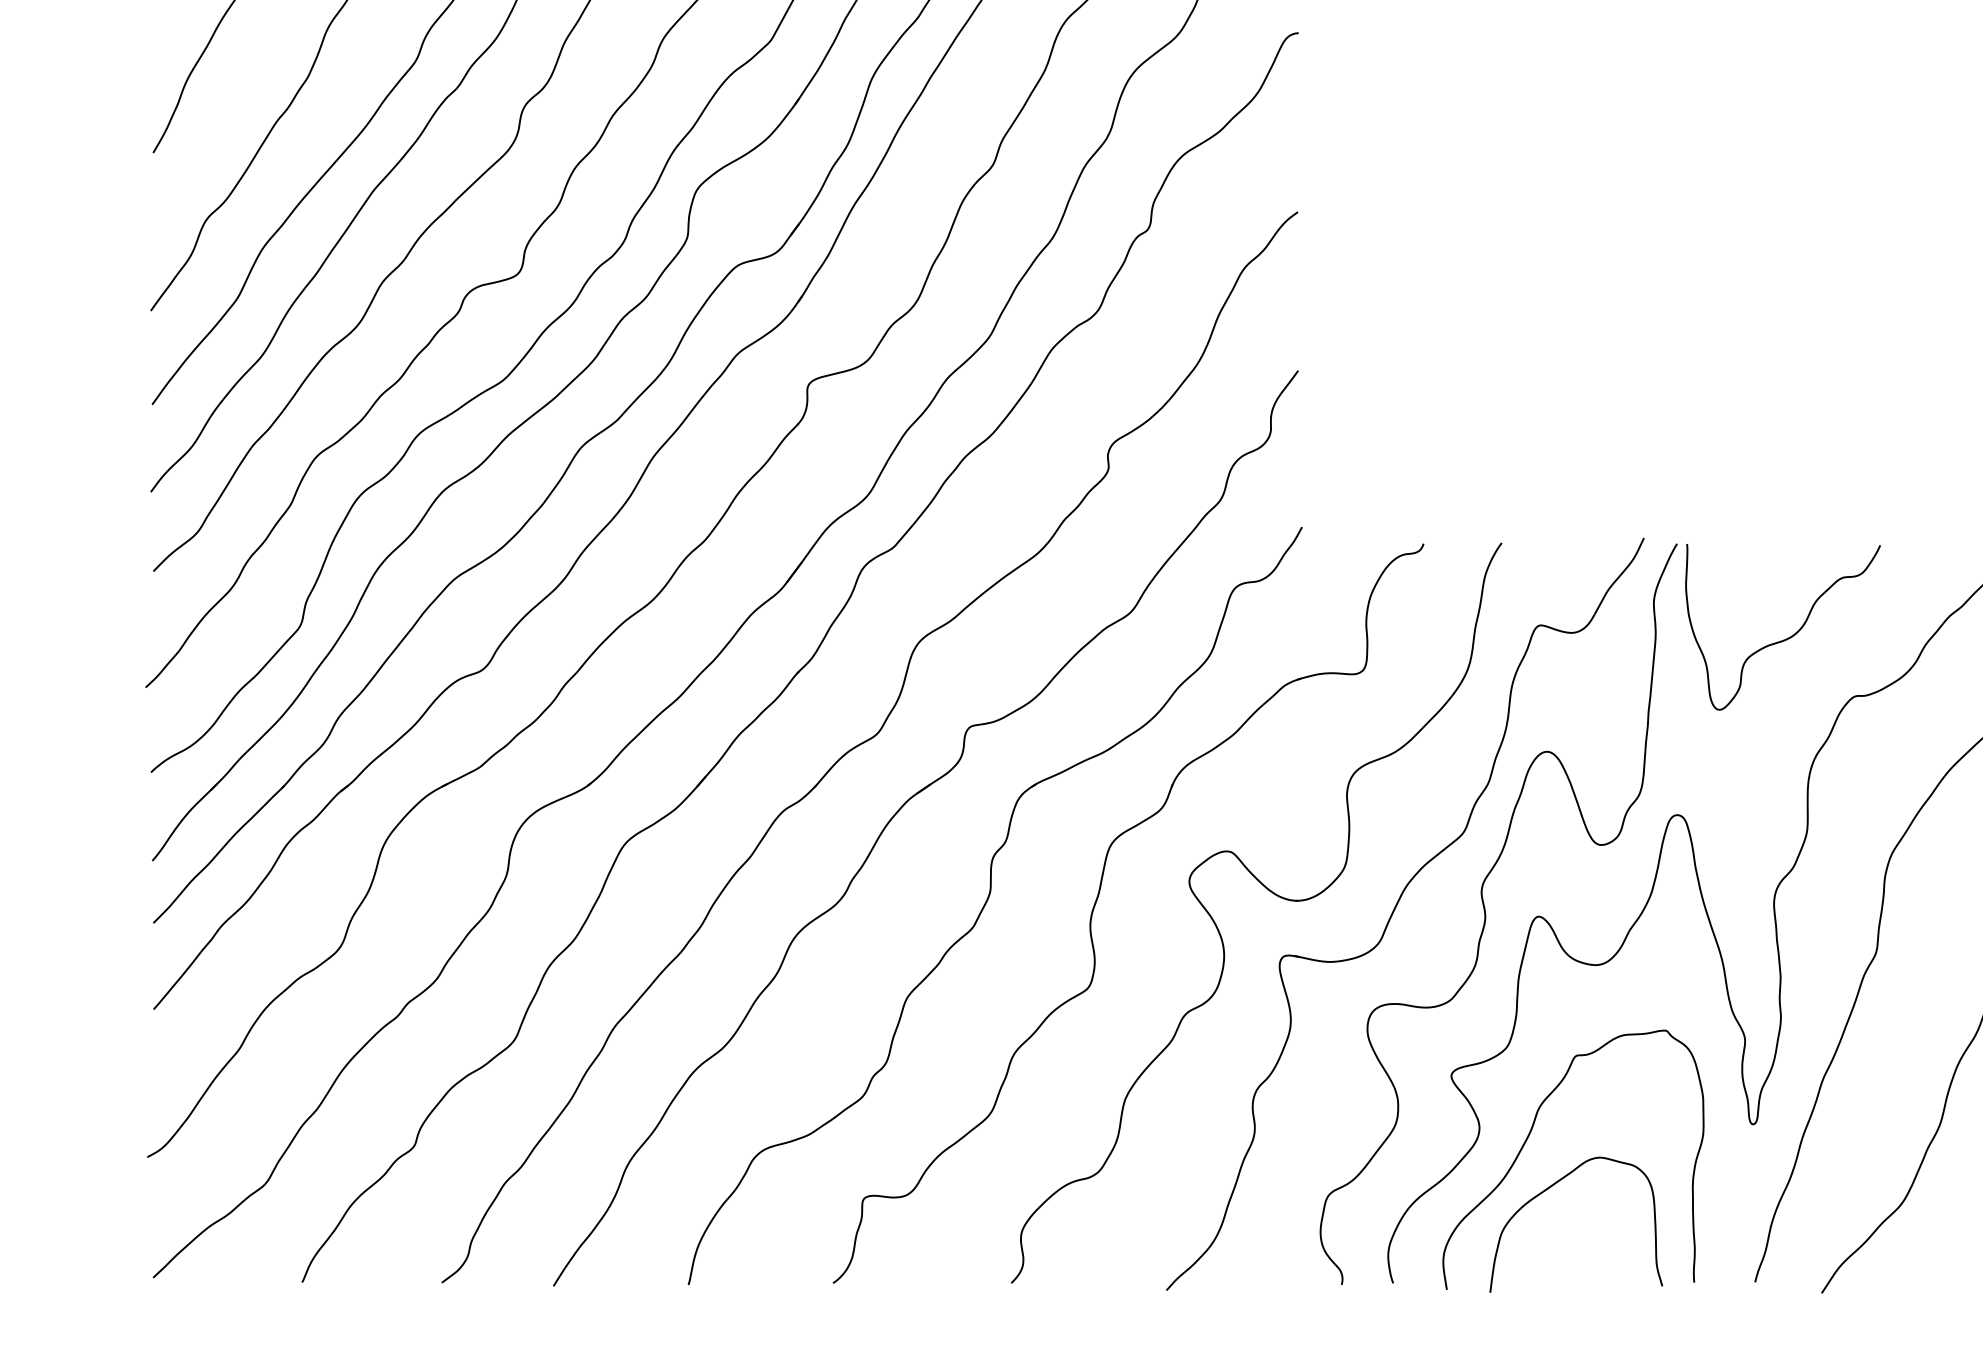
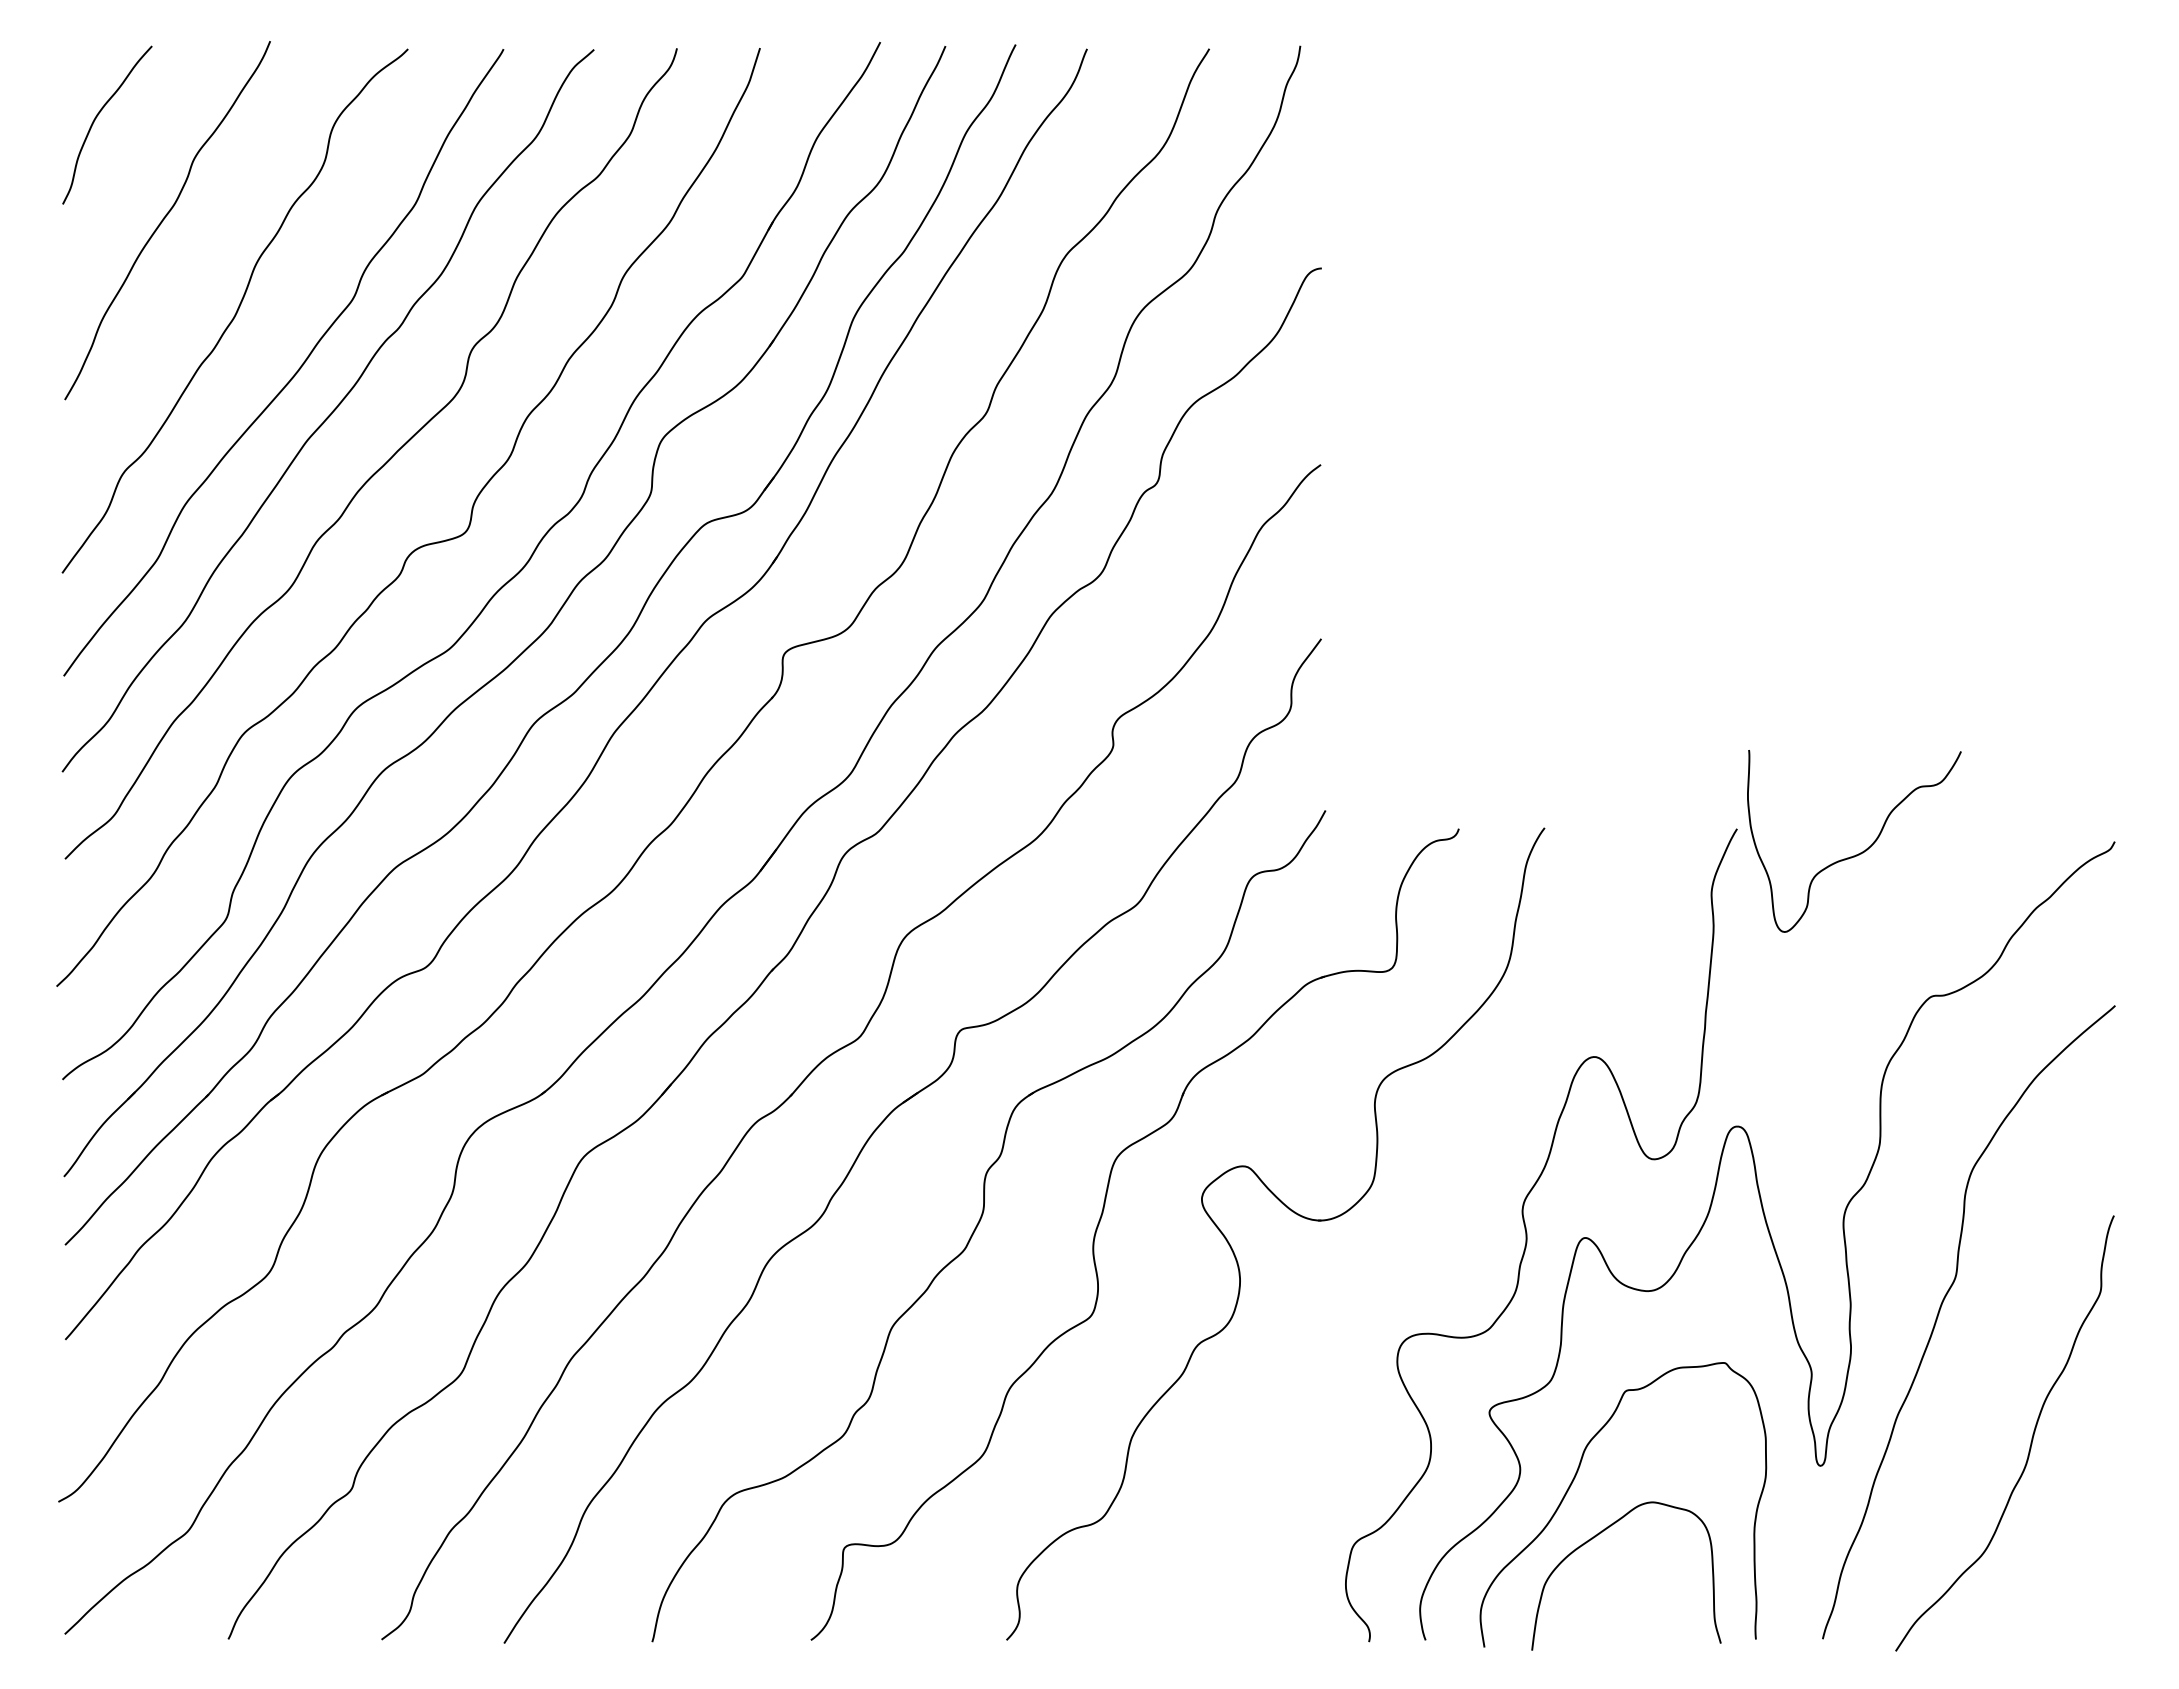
curve: (1788, 637) -> (1860, 852), moved
part: (1395, 908) -> (1428, 1229), removed

